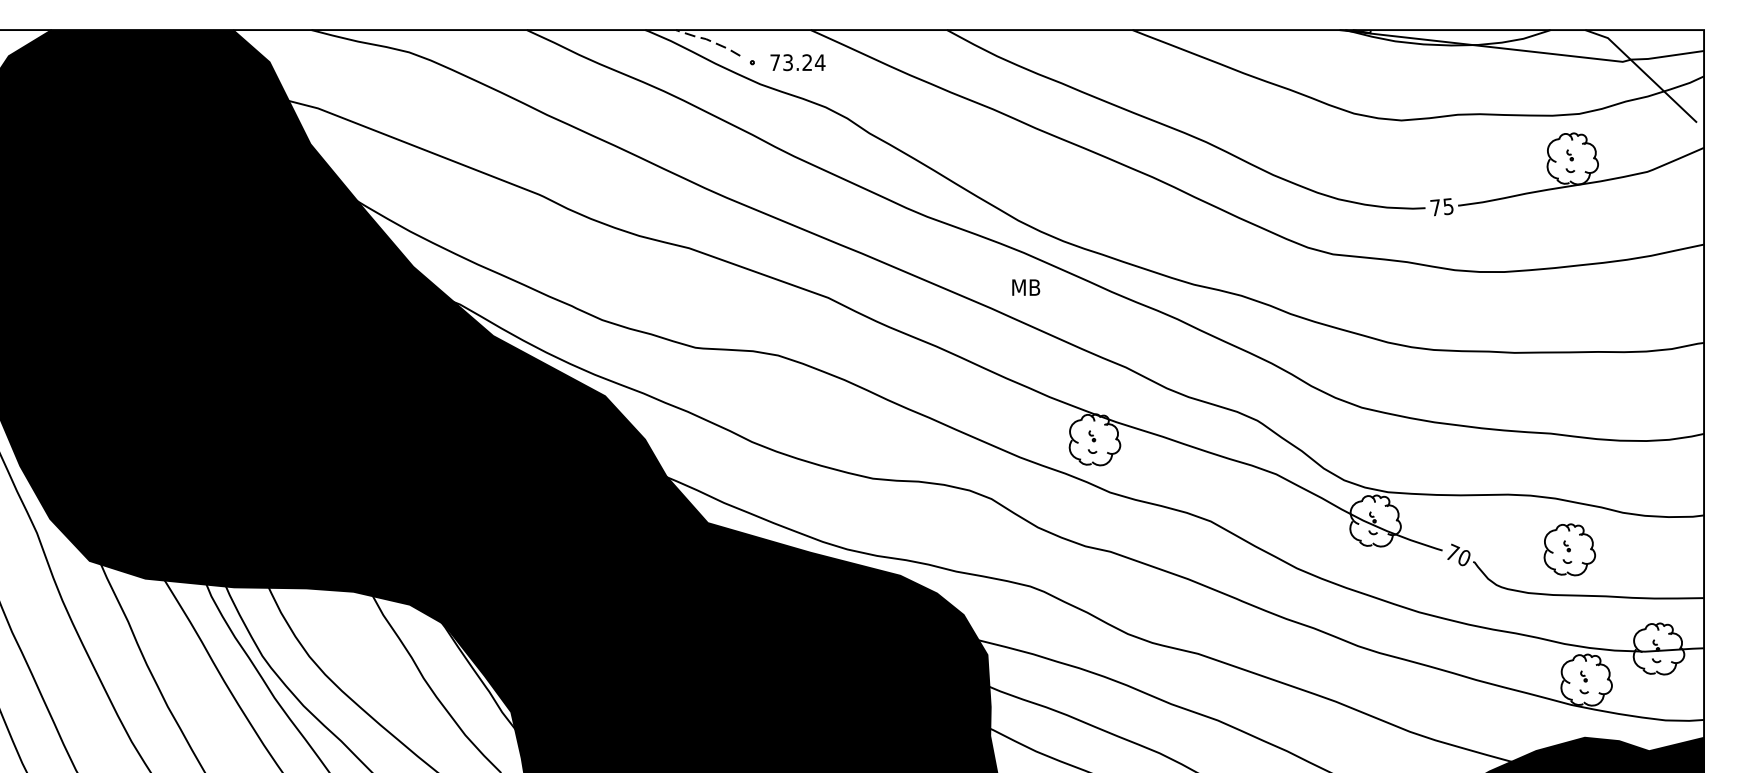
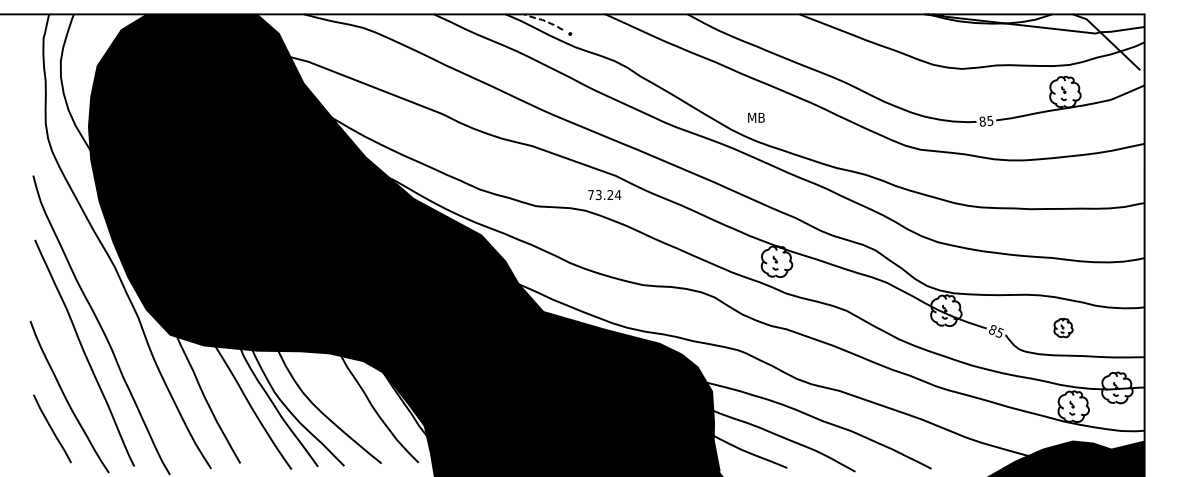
text: (797, 63) -> (604, 195), moved
text: (1435, 207) -> (982, 121), 75 -> 85
text: (1026, 287) -> (756, 117), moved
part: (1569, 548) -> (1063, 327), size x0.6
text: (1458, 553) -> (996, 330), 70 -> 85

